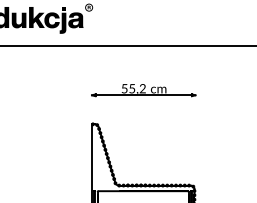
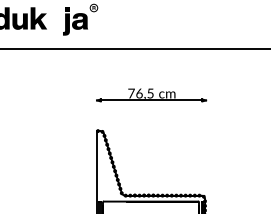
fill: (51, 20) -> (54, 21), removed
text: (133, 88) -> (140, 93), 55,2 -> 76,5

